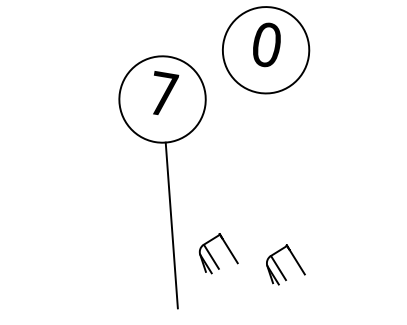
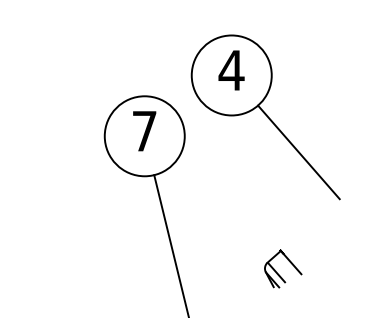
text: (266, 44) -> (231, 70), 0 -> 4
line: (323, 144) -> (298, 152), added
part: (213, 258) -> (215, 273), removed

